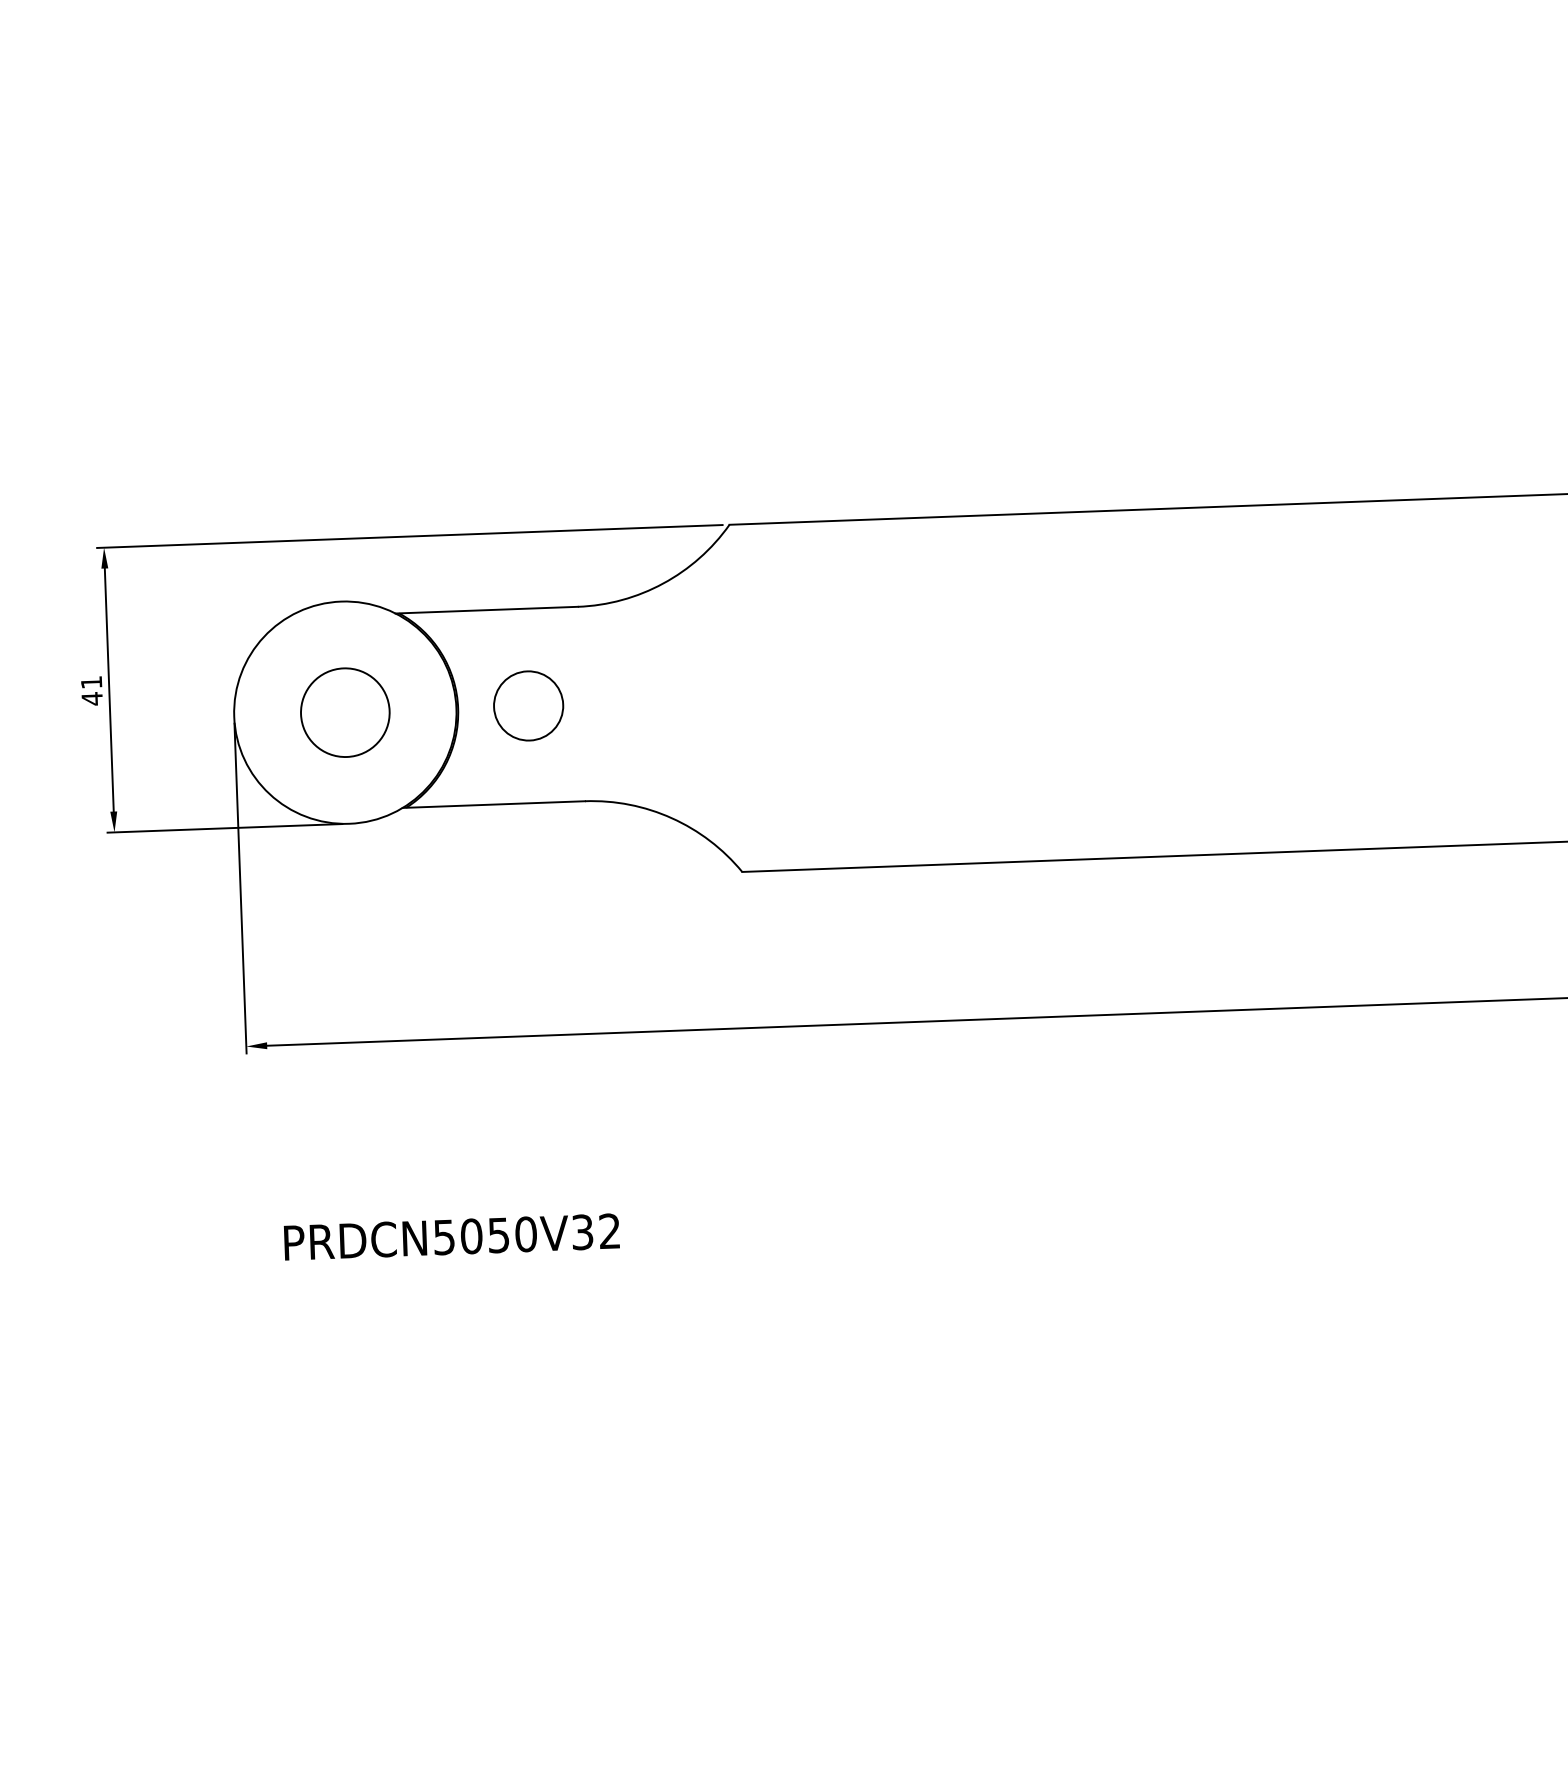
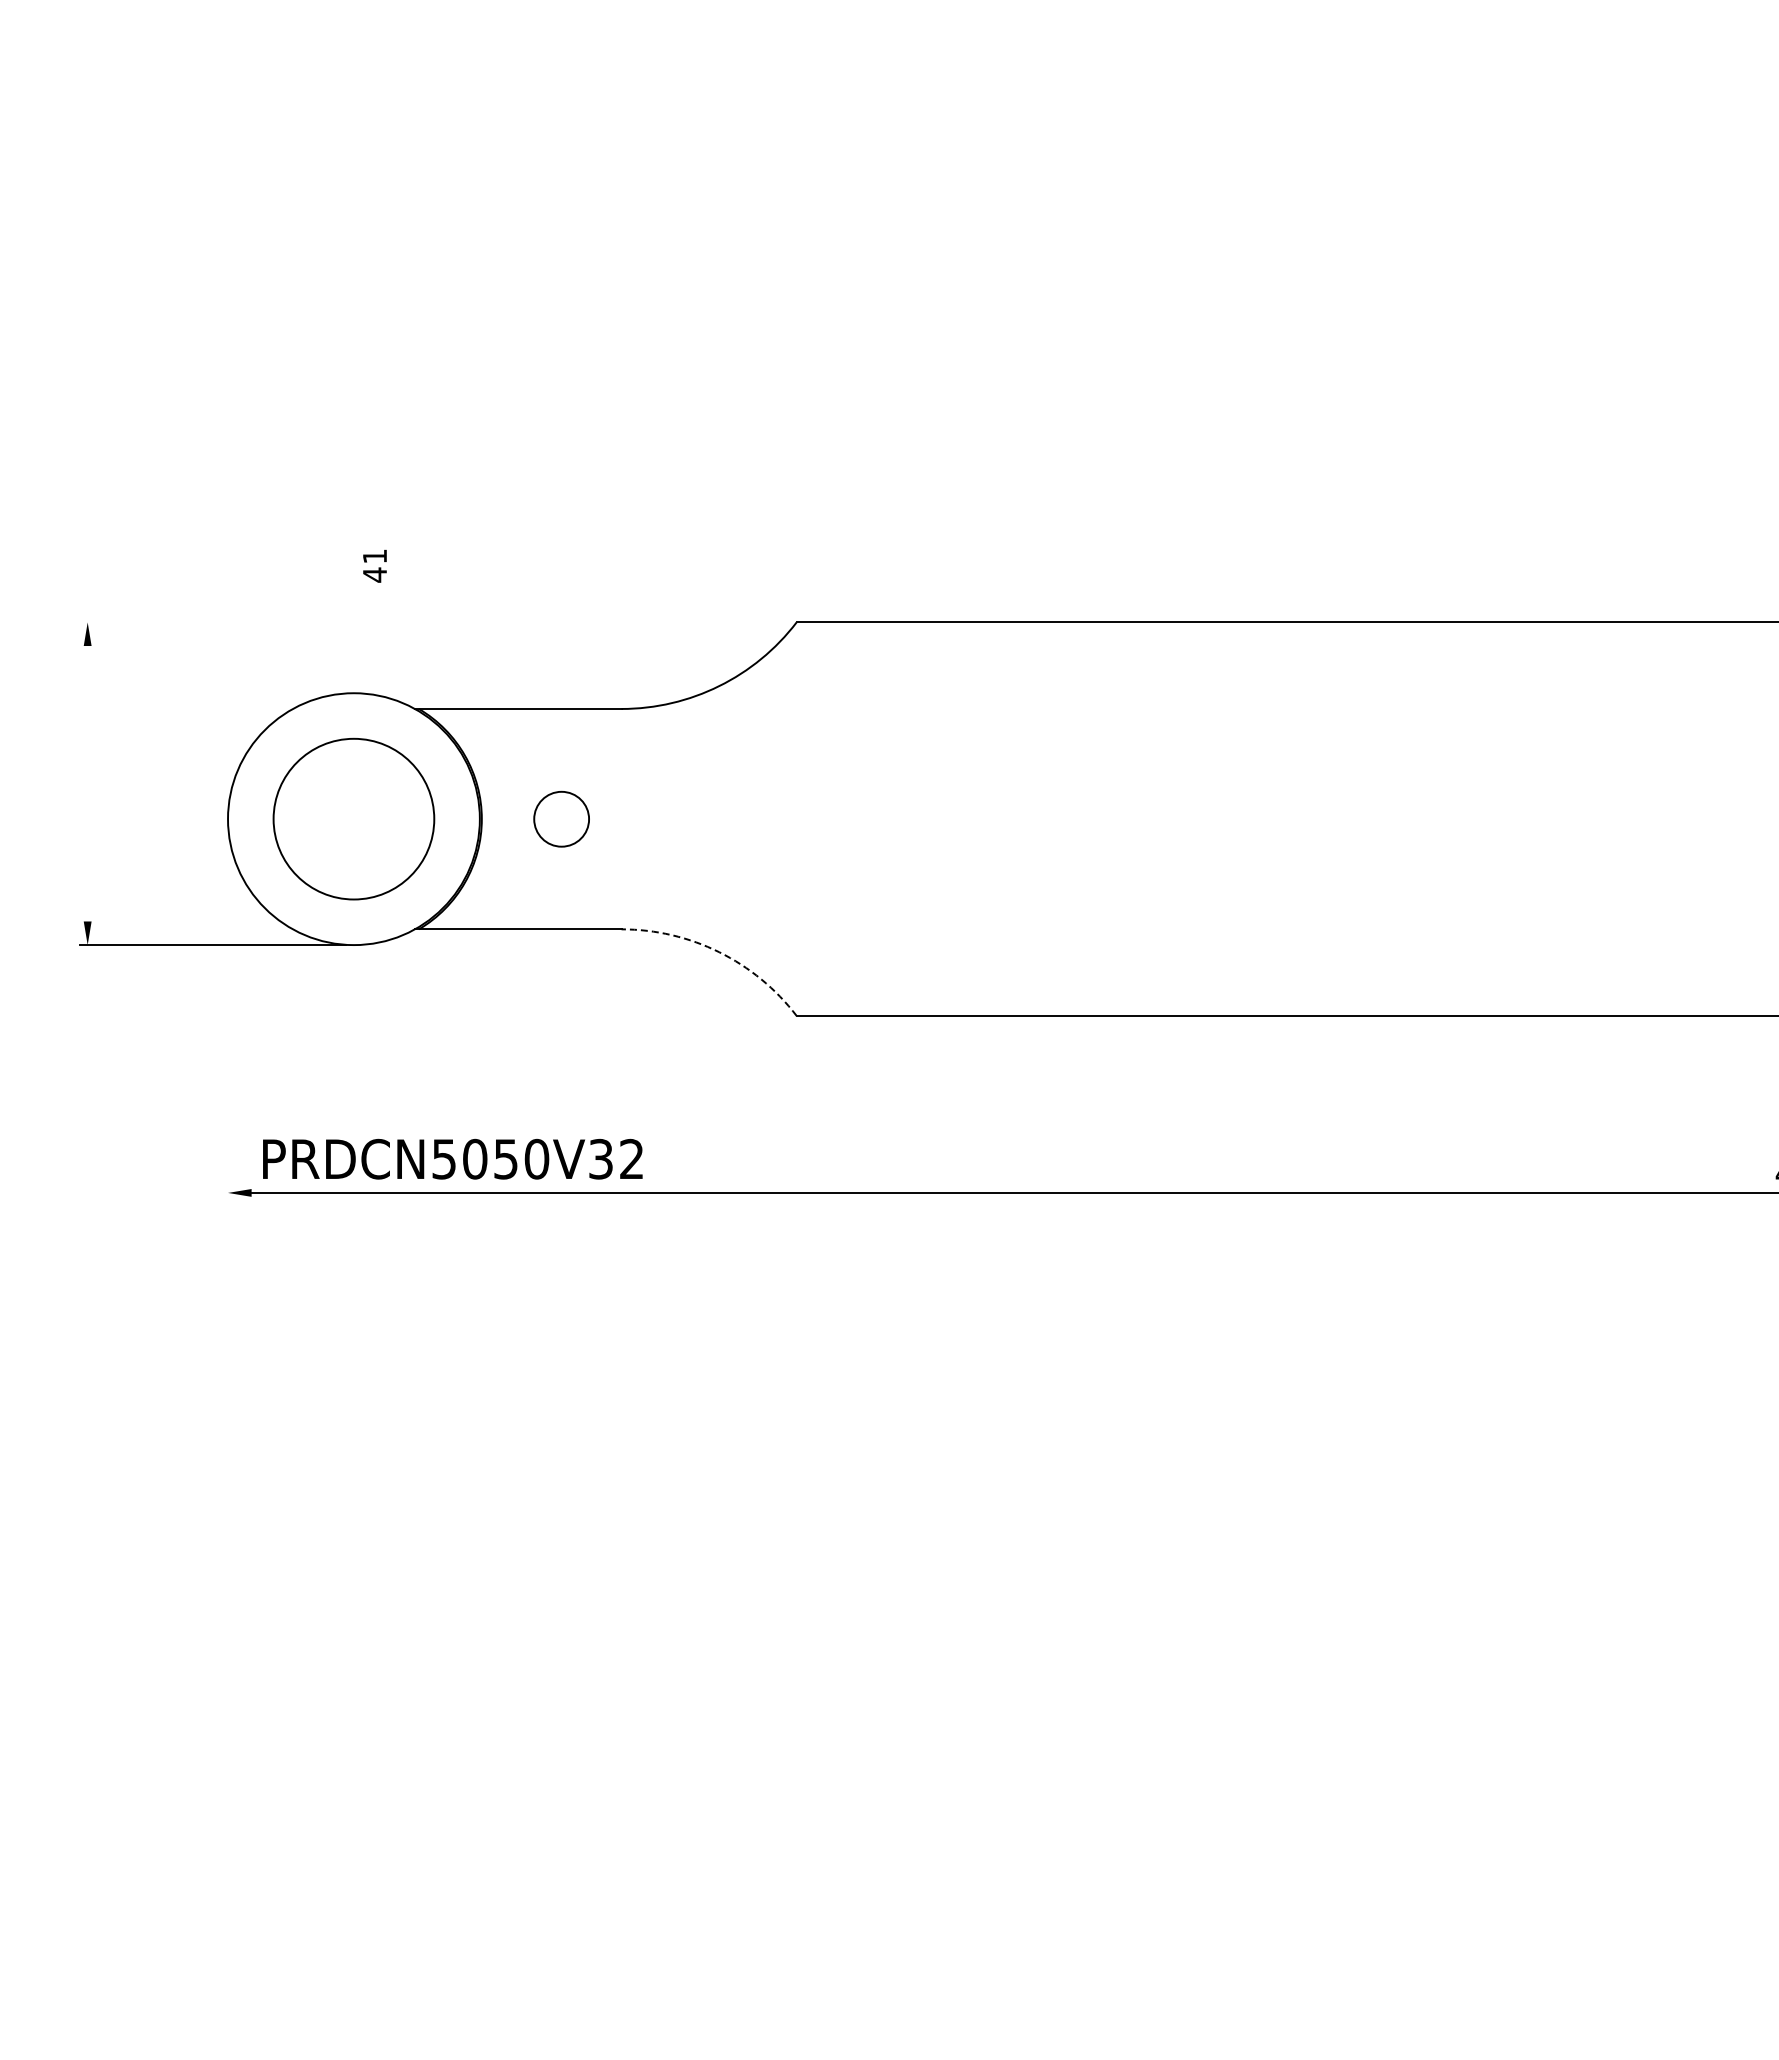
line: (409, 536) -> (433, 622), removed
line: (109, 689) -> (87, 783), removed
text: (91, 691) -> (374, 566), moved
circle: (528, 706) -> (561, 819), size x0.7
circle: (344, 712) -> (353, 818), size x1.6
arc: (672, 818) -> (719, 952), solid -> dashed
line: (240, 888) -> (228, 1013), removed
text: (451, 1236) -> (452, 1158), moved

